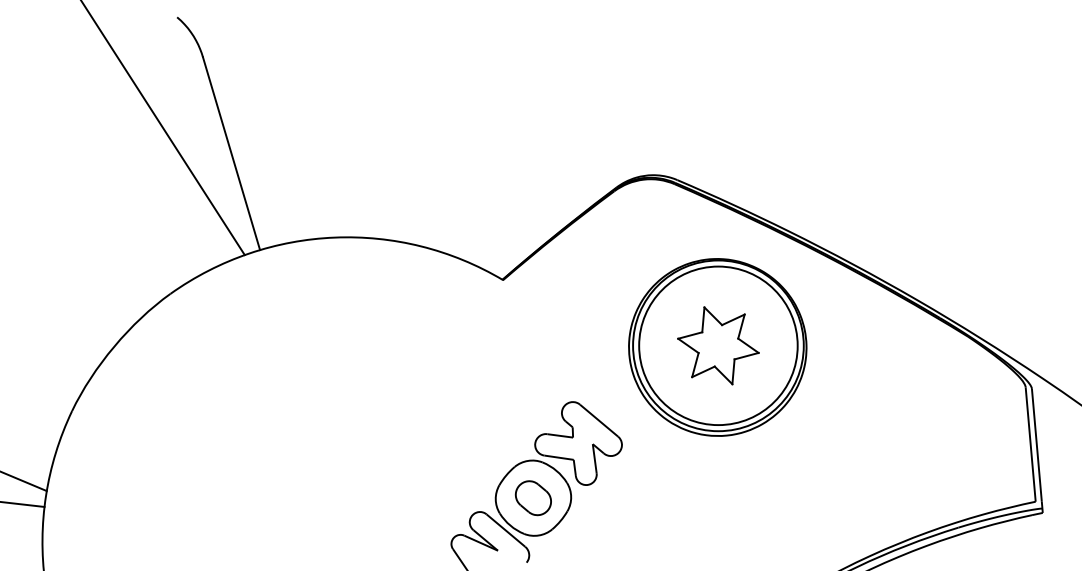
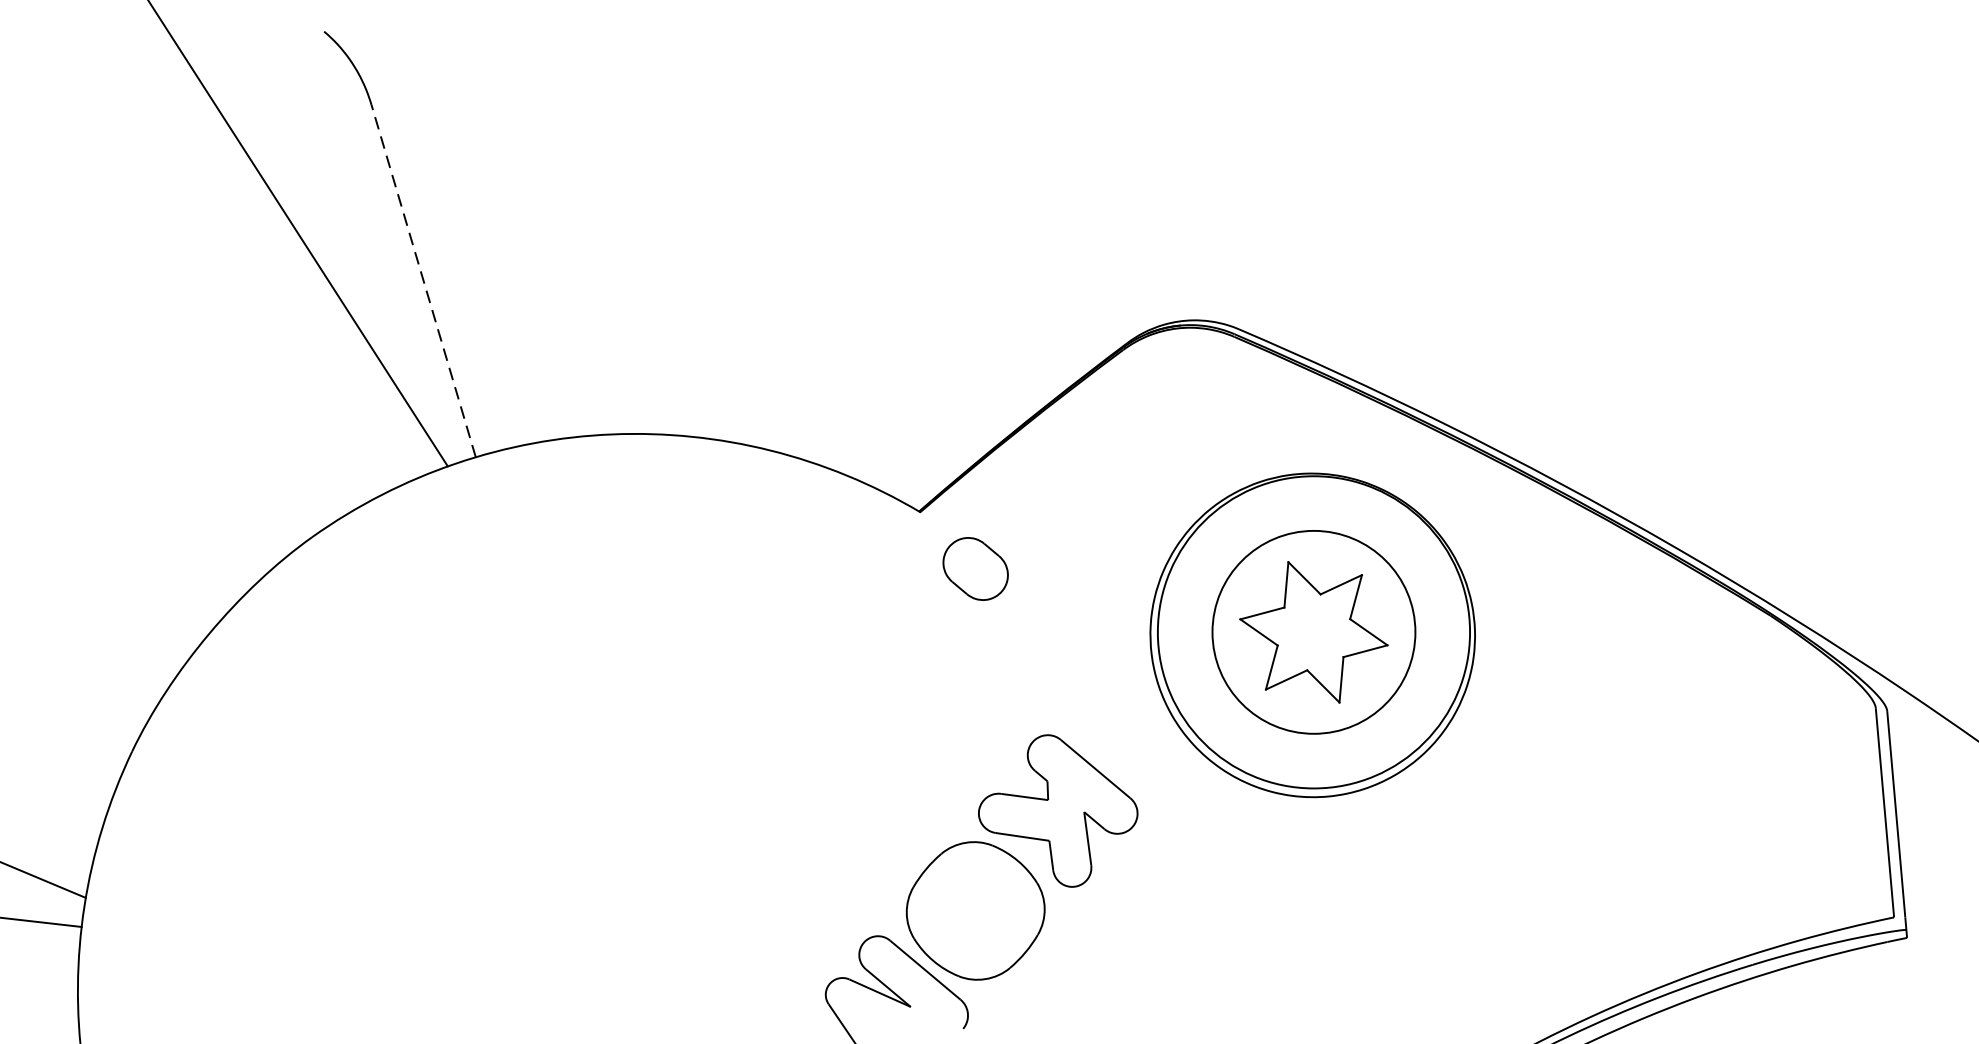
line: (231, 153) -> (423, 280), solid -> dashed
circle: (718, 345) -> (1314, 631), size x0.7
part: (532, 498) -> (973, 569), moved

